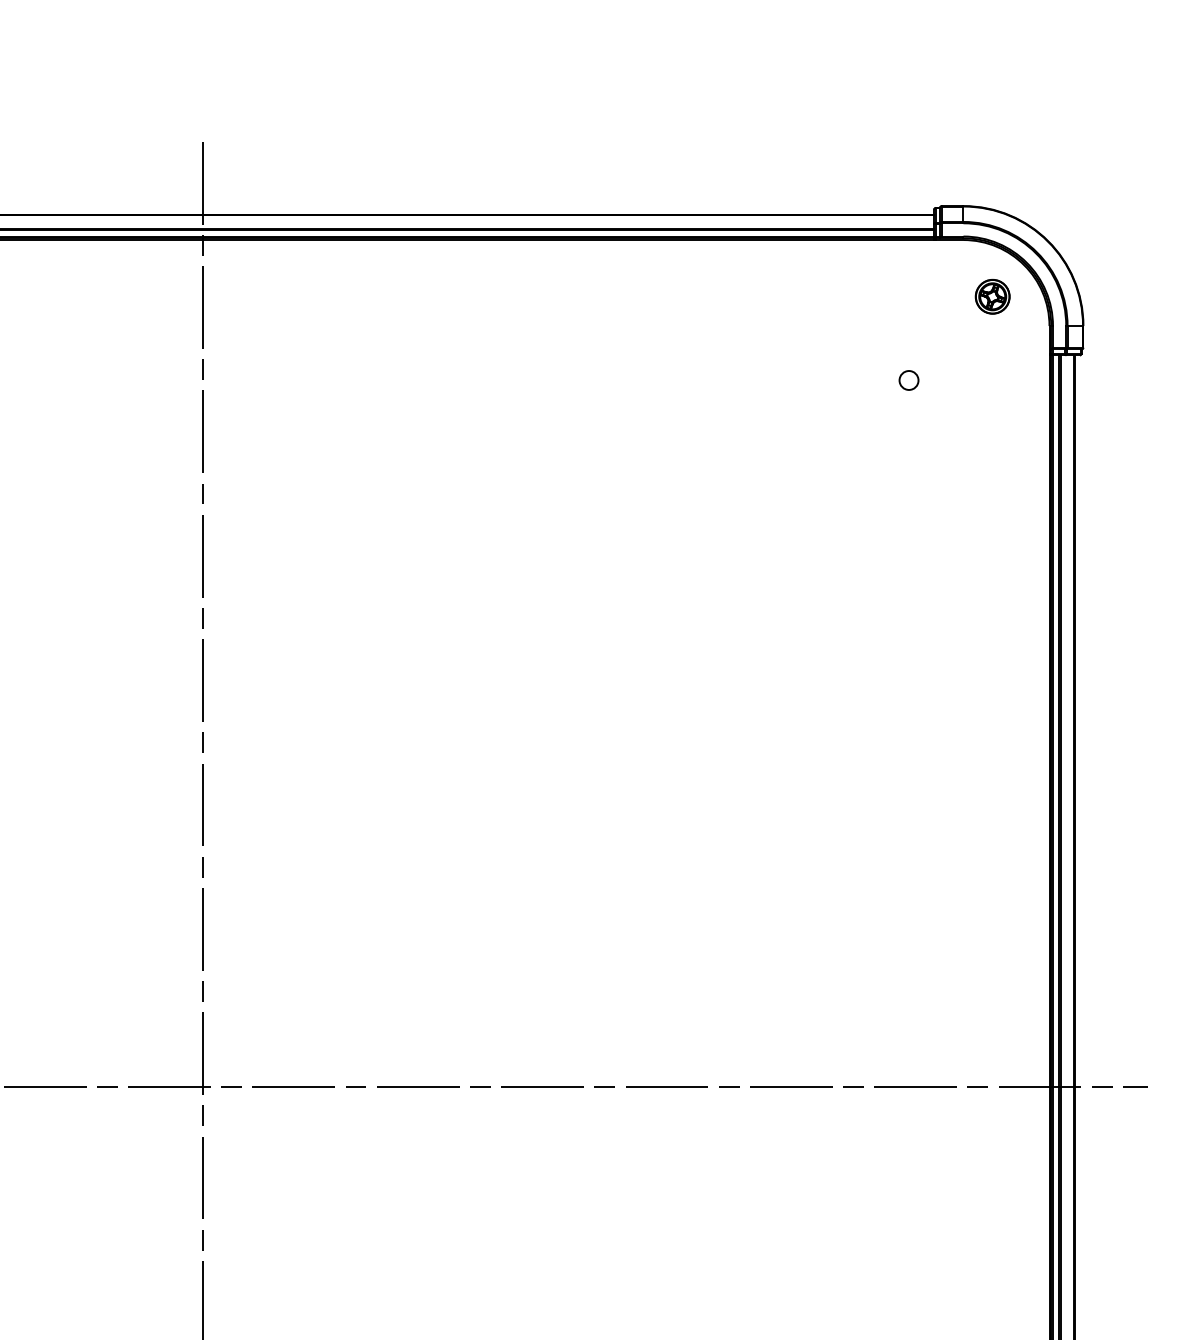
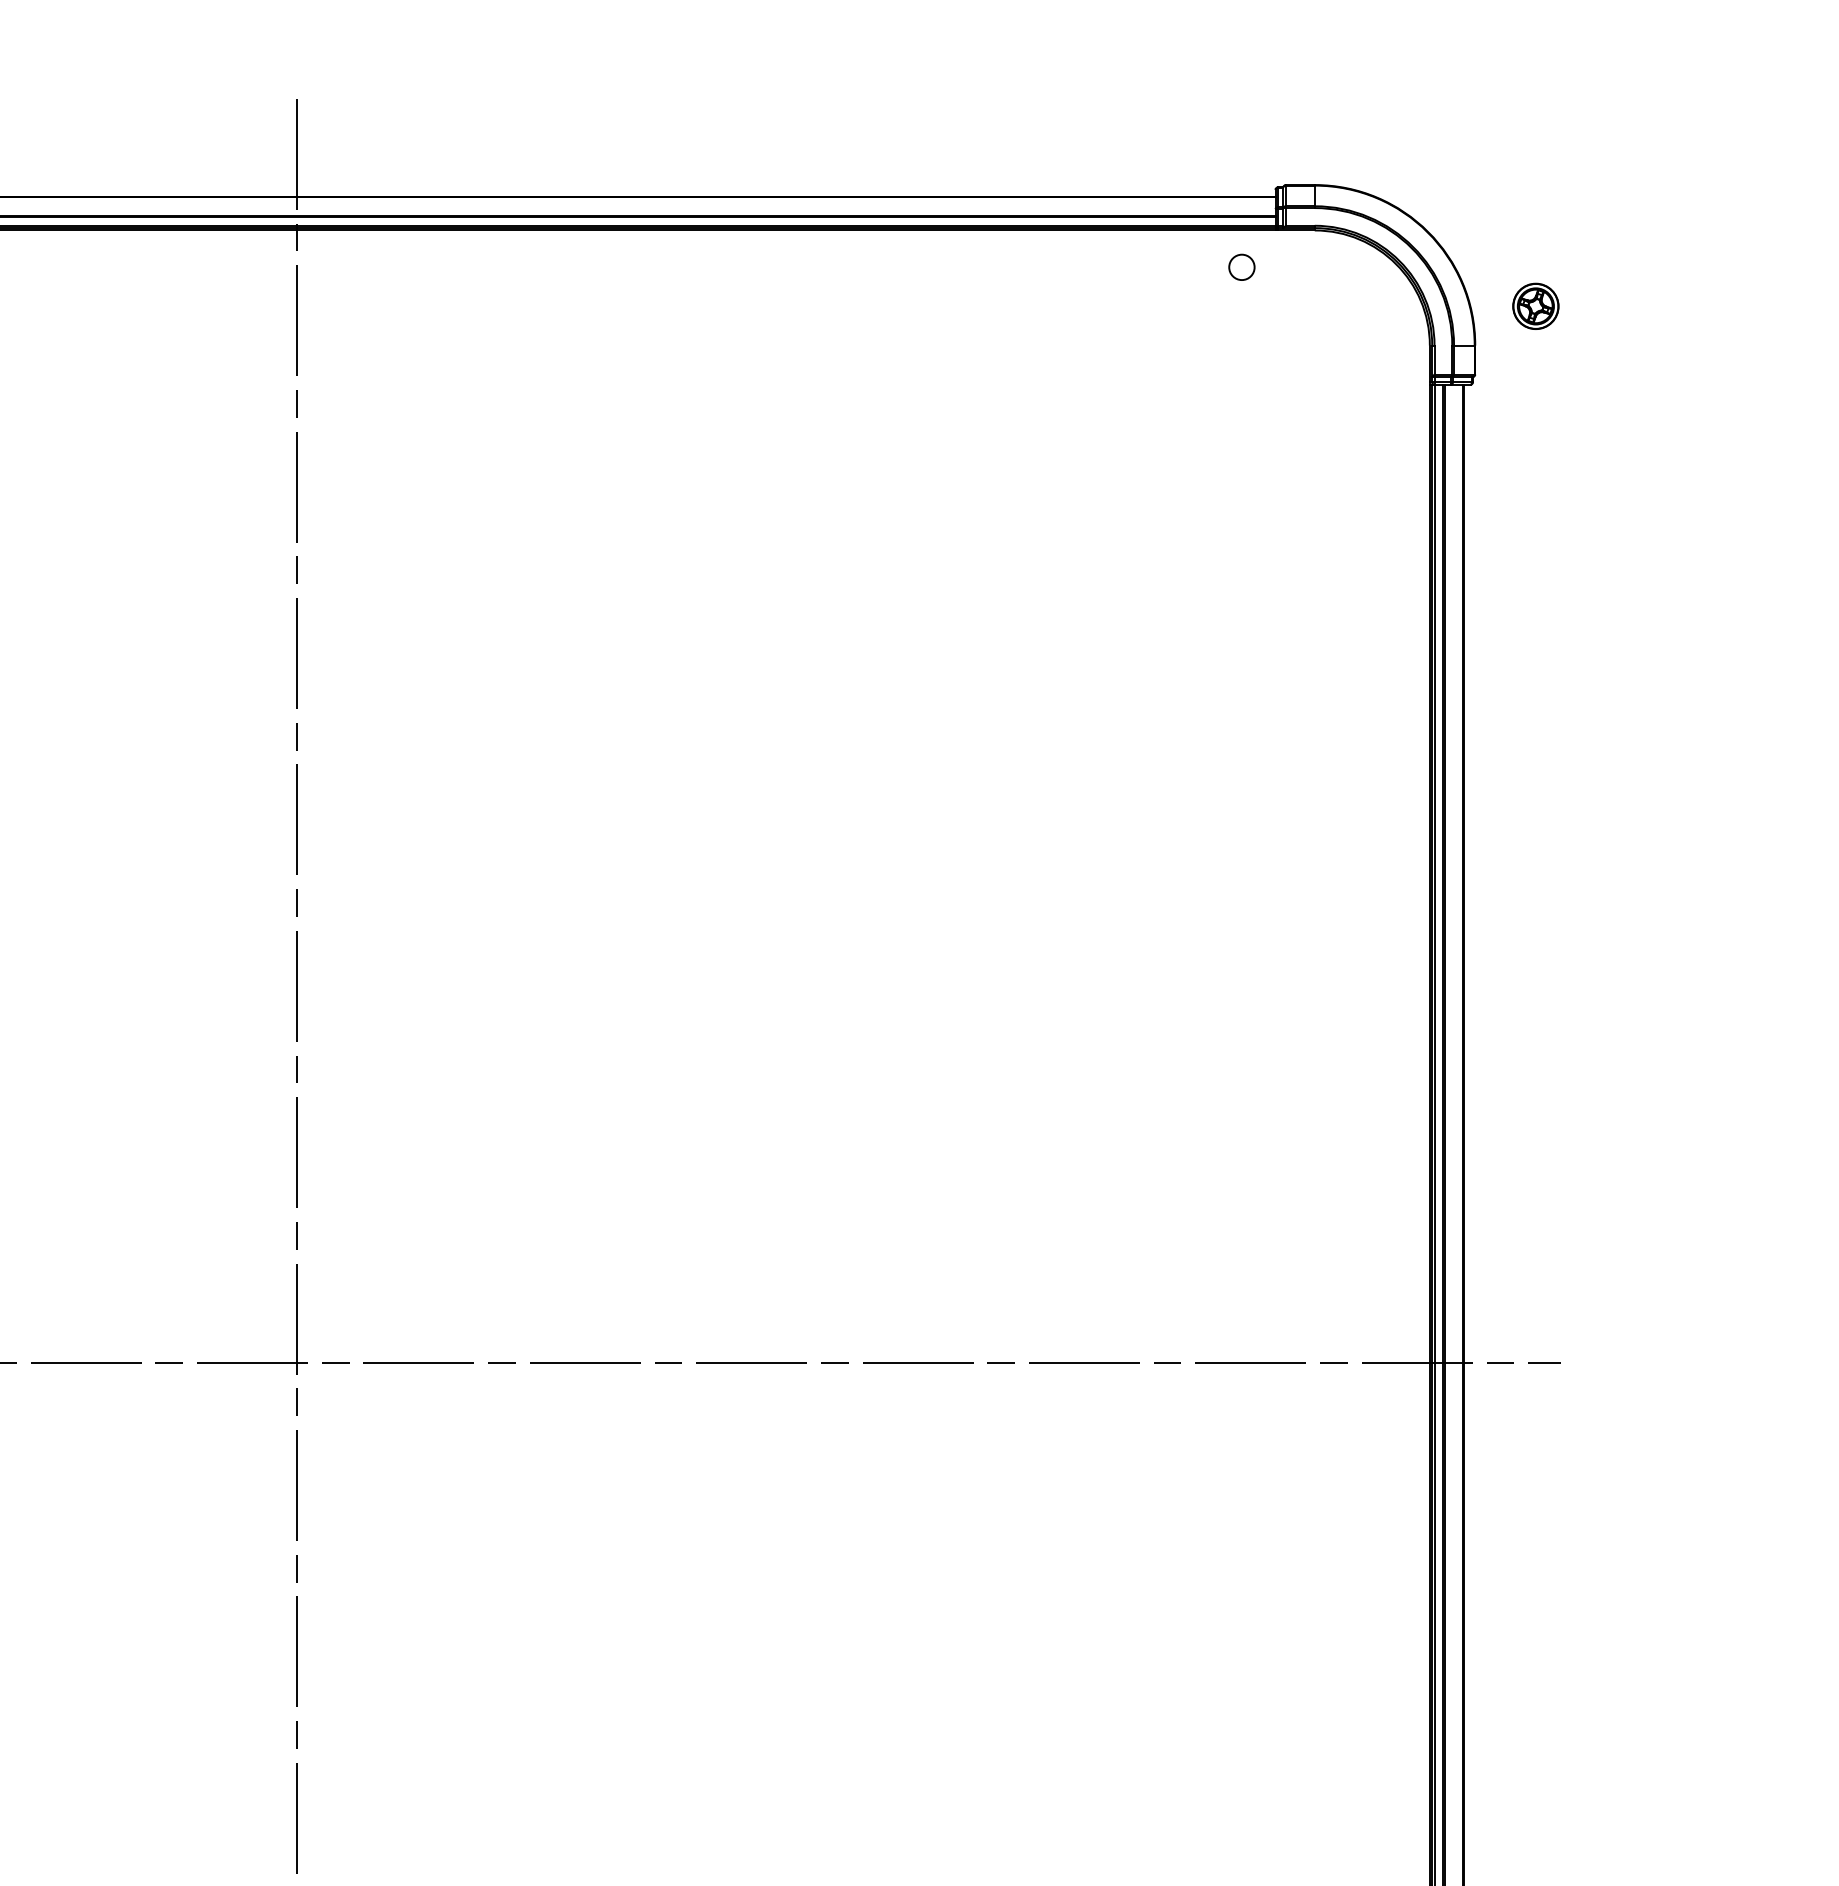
part: (992, 296) -> (1535, 305), moved
circle: (908, 379) -> (1241, 266), moved

